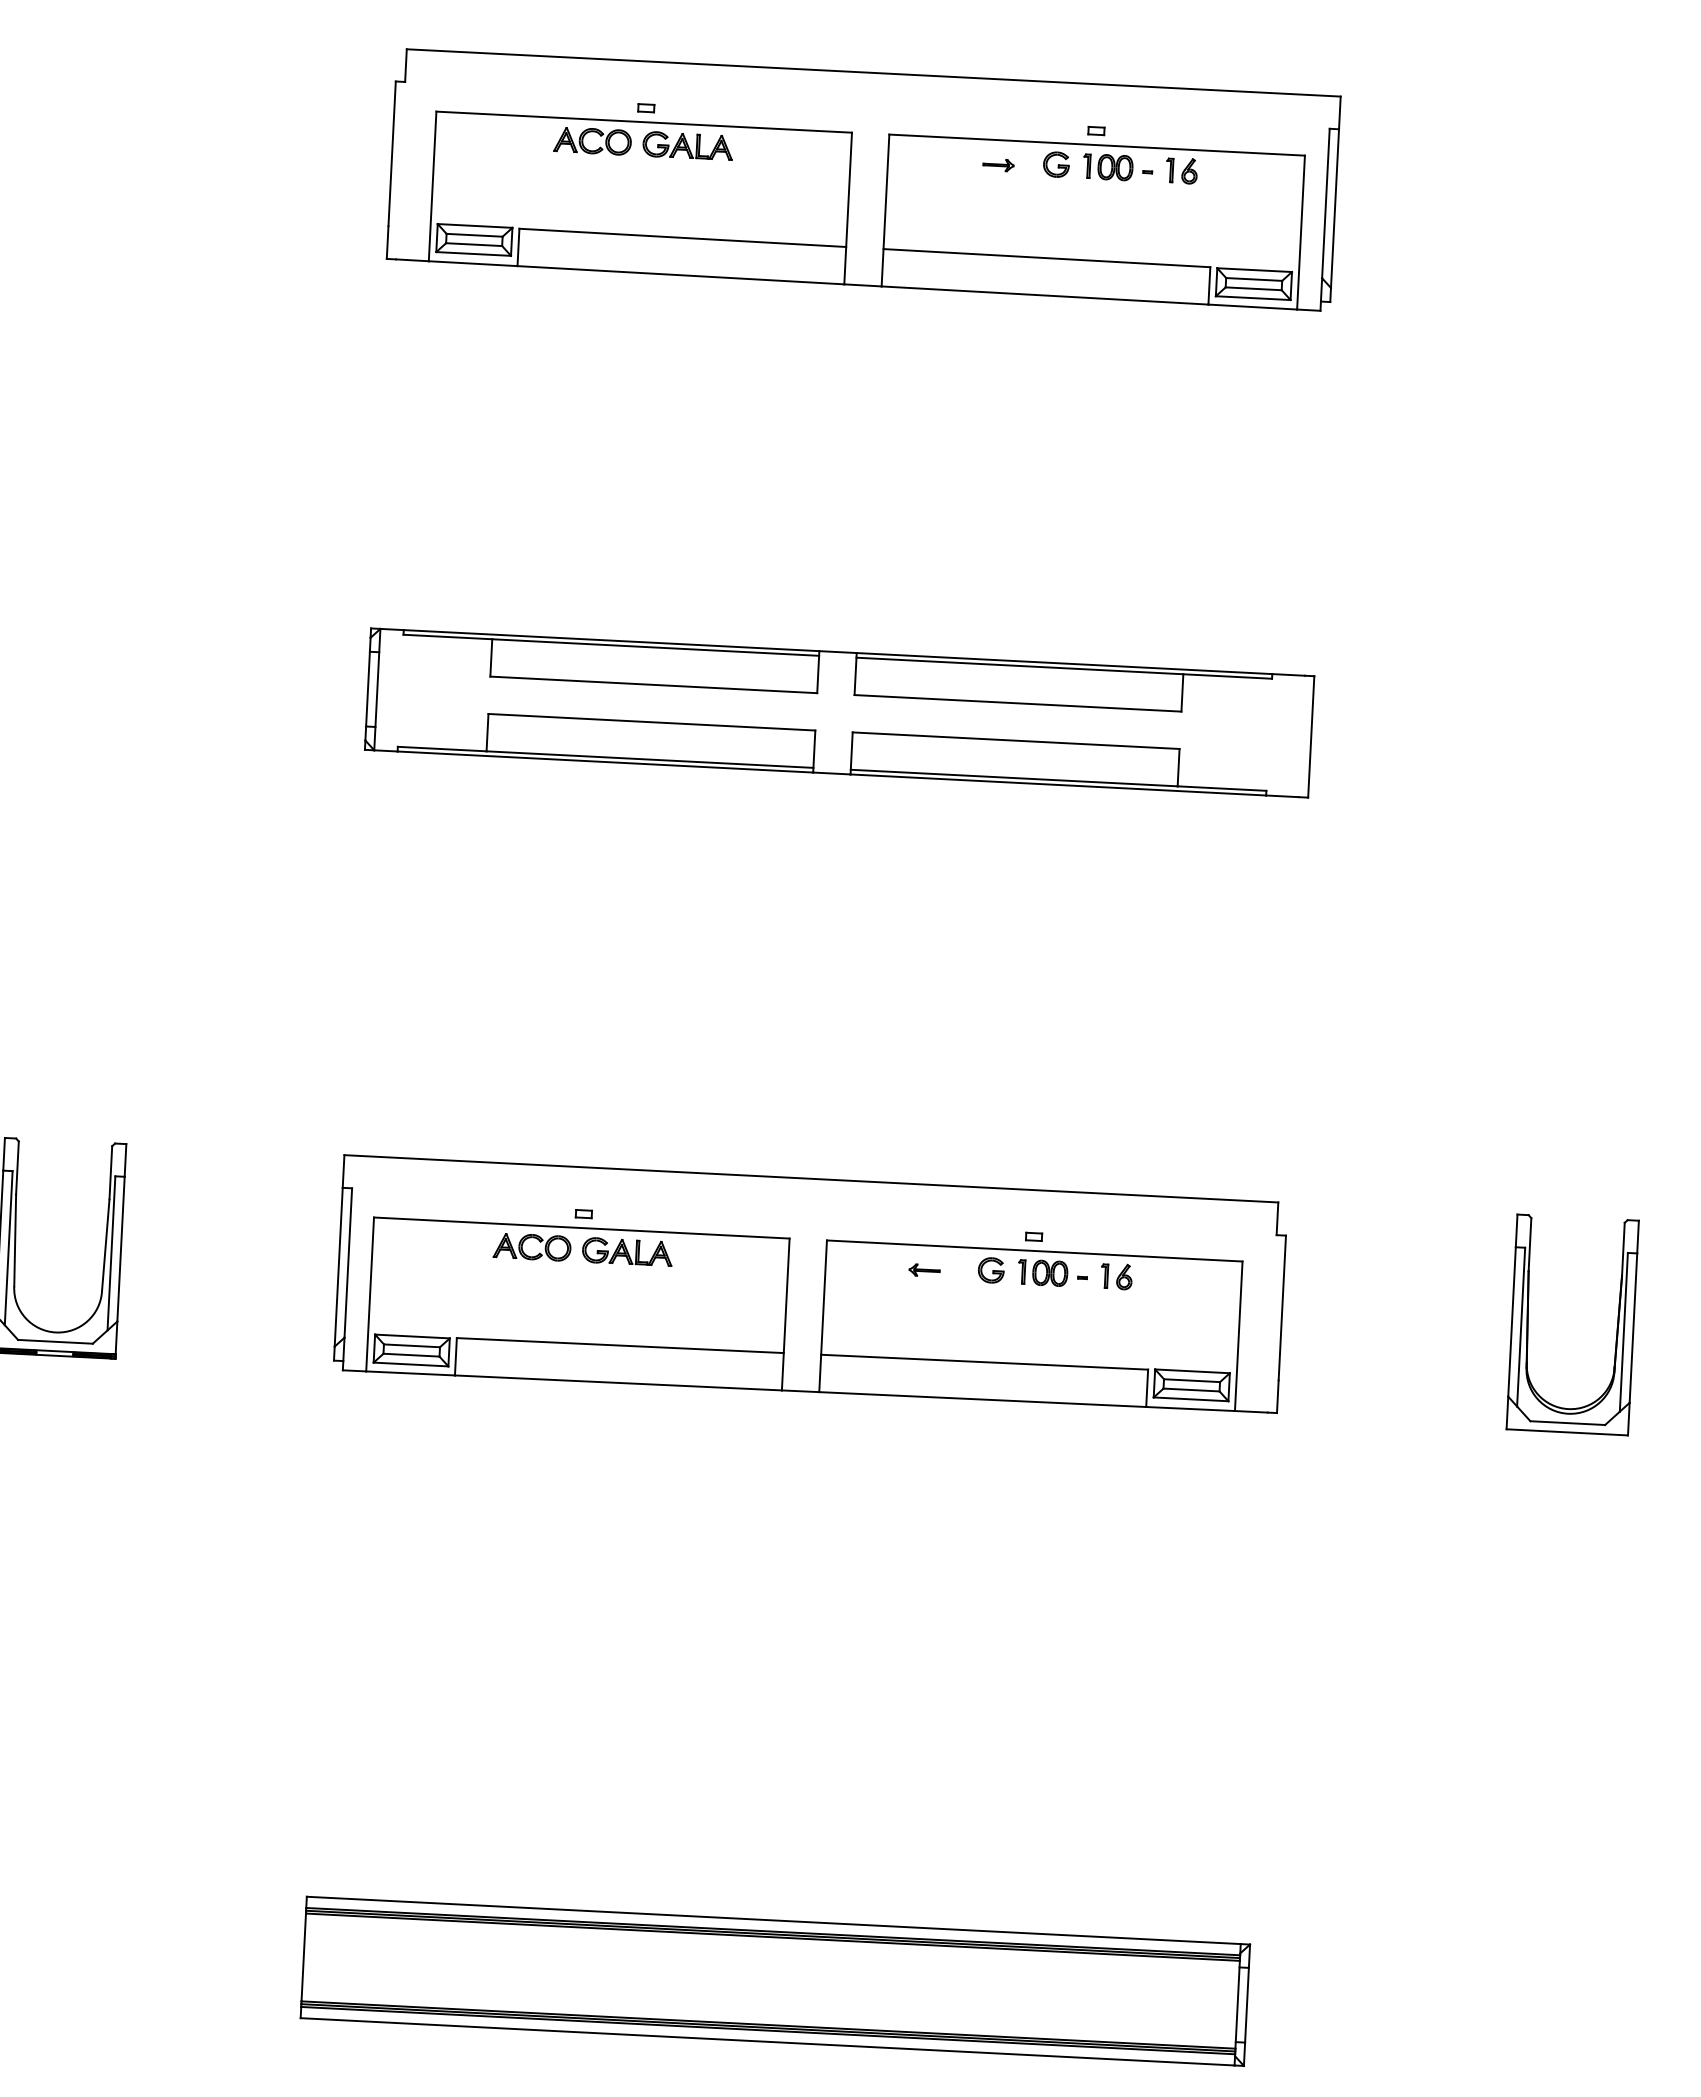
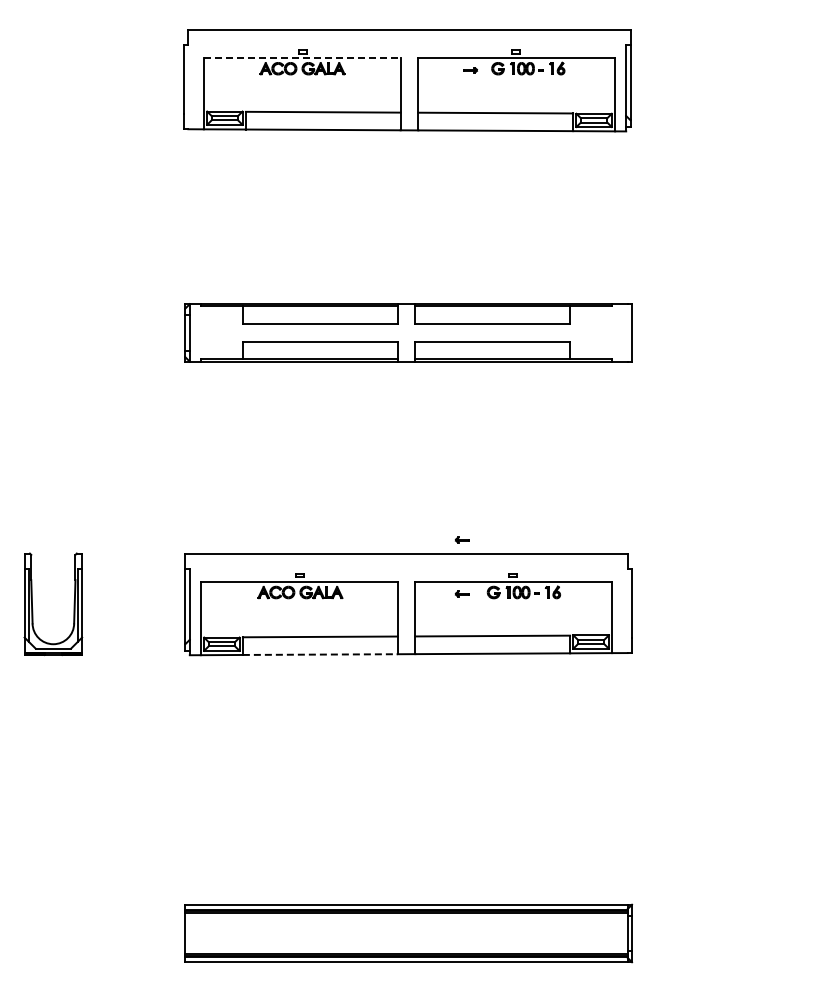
line: (644, 122) -> (302, 58), solid -> dashed
part: (929, 1154) -> (461, 539), added
part: (1530, 1320) -> (749, 603), removed
line: (618, 1382) -> (320, 654), solid -> dashed

